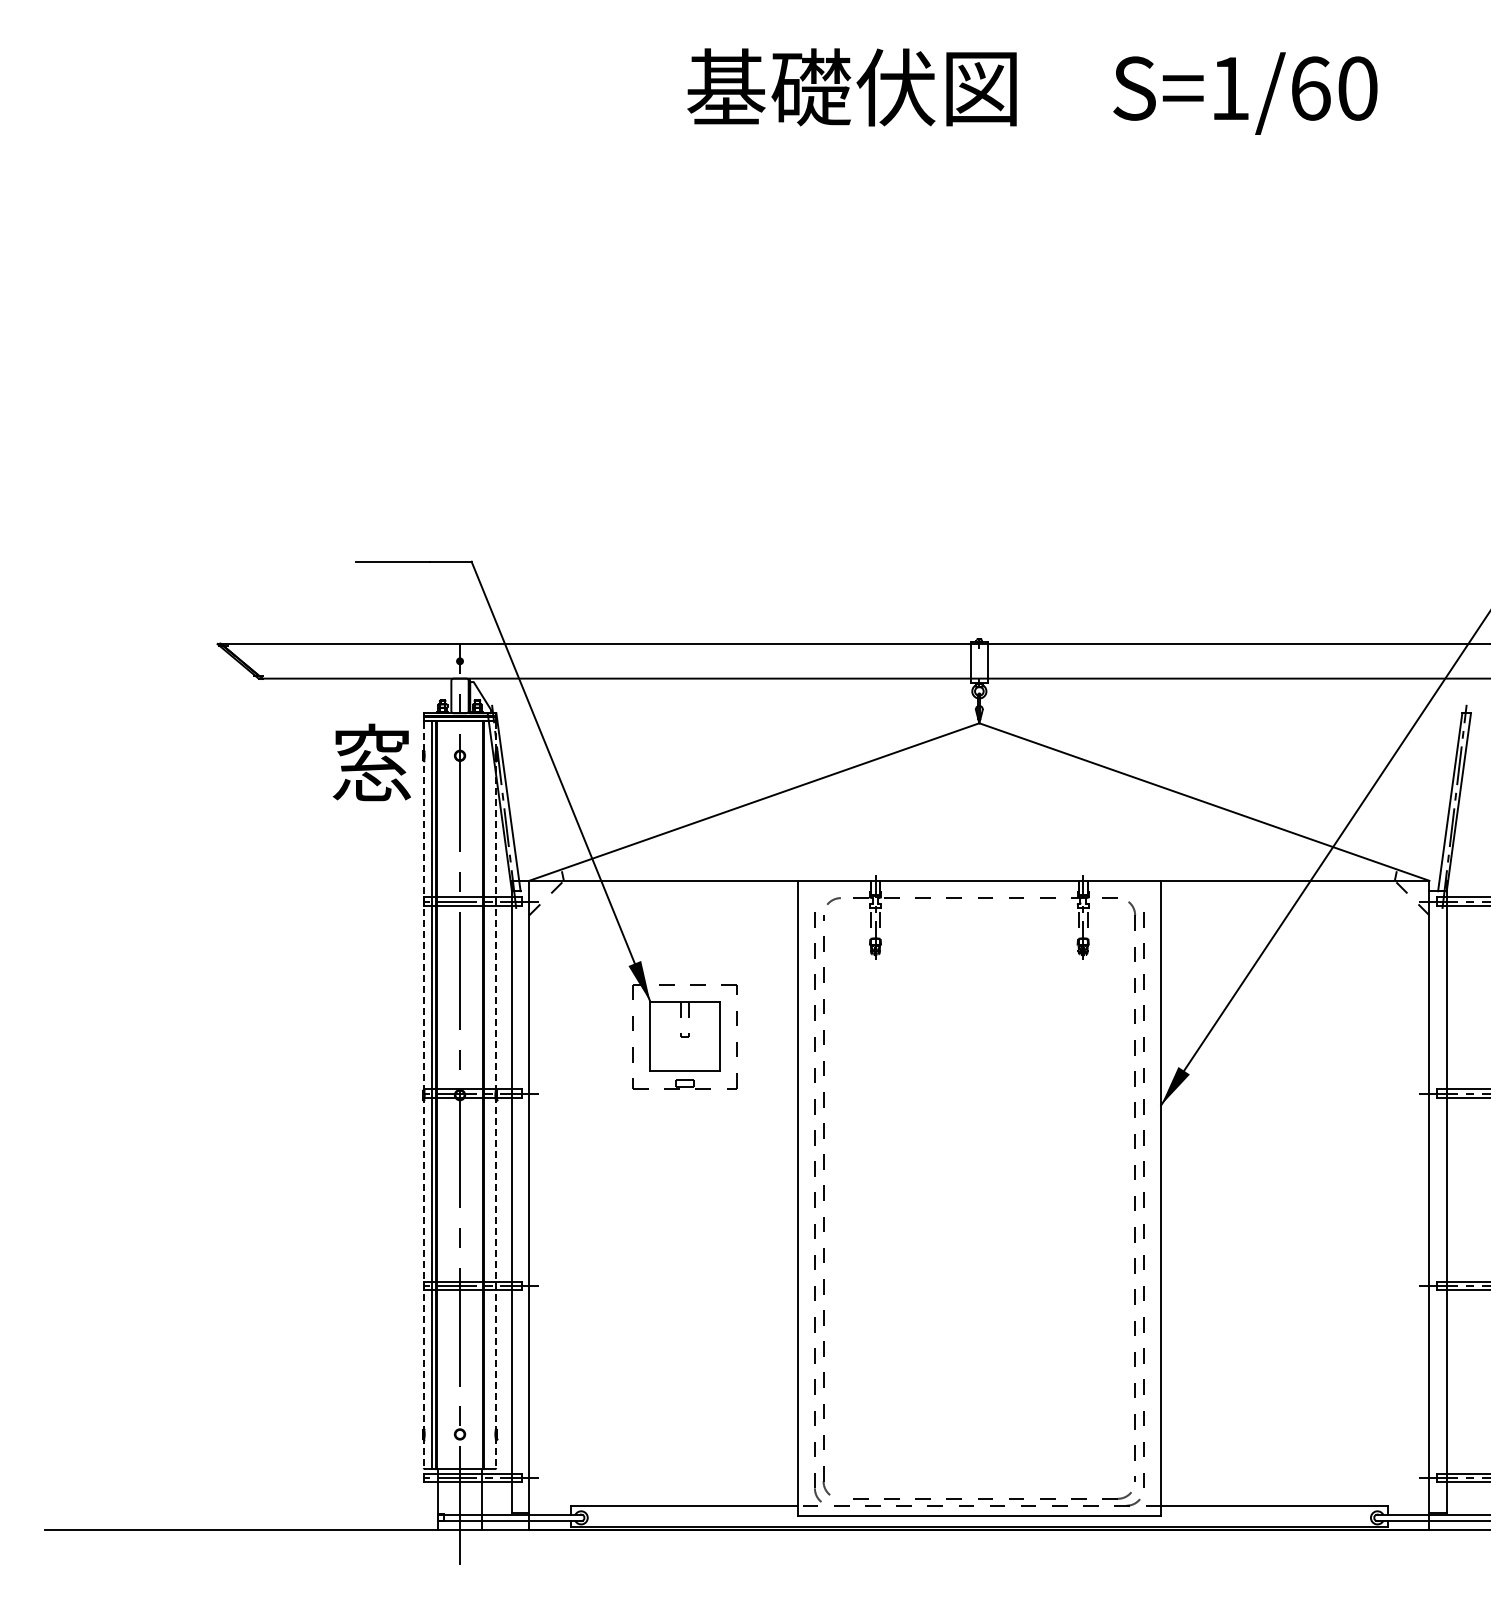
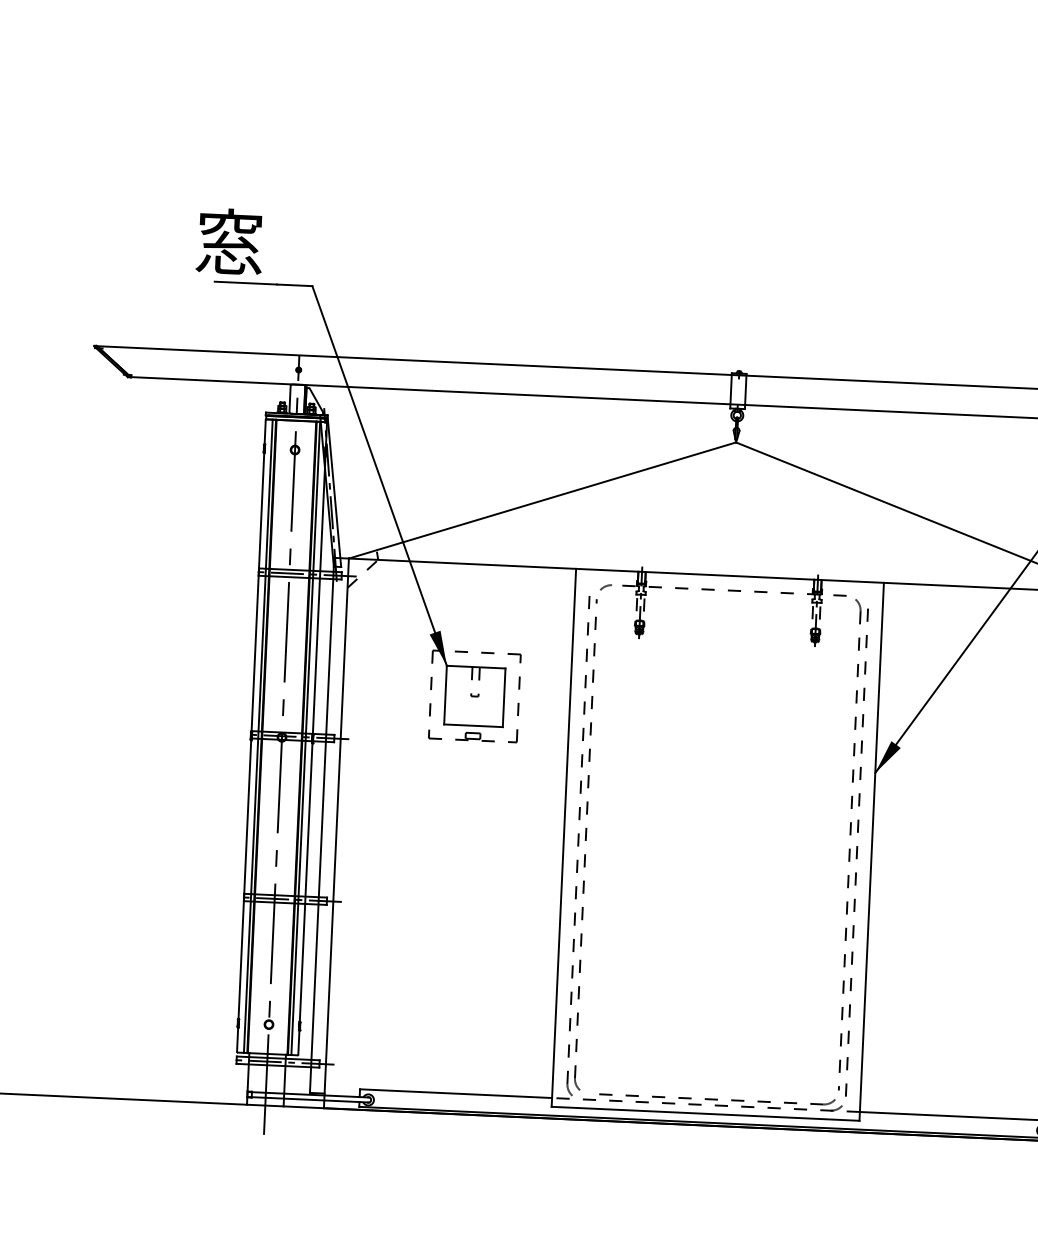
text: (371, 762) -> (229, 241), moved
line: (423, 1095) -> (251, 736), dashed -> solid
line: (488, 1095) -> (306, 738), added
line: (496, 1095) -> (312, 739), dashed -> solid

